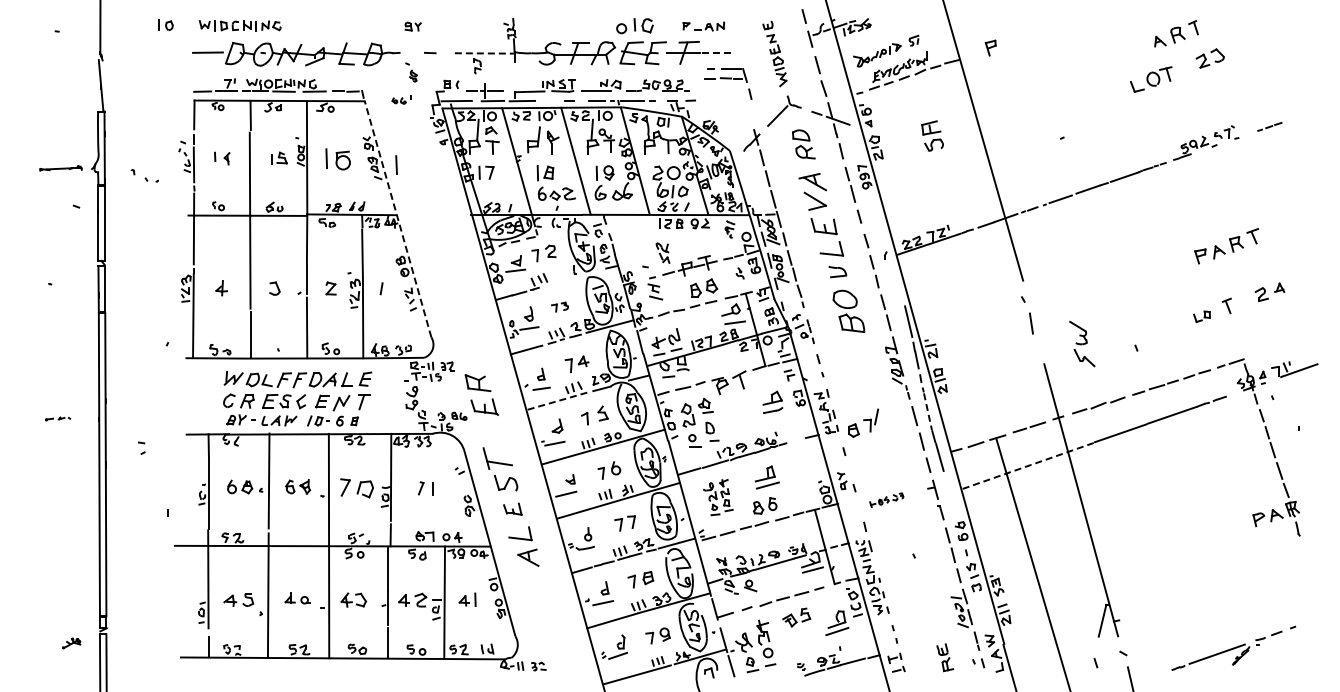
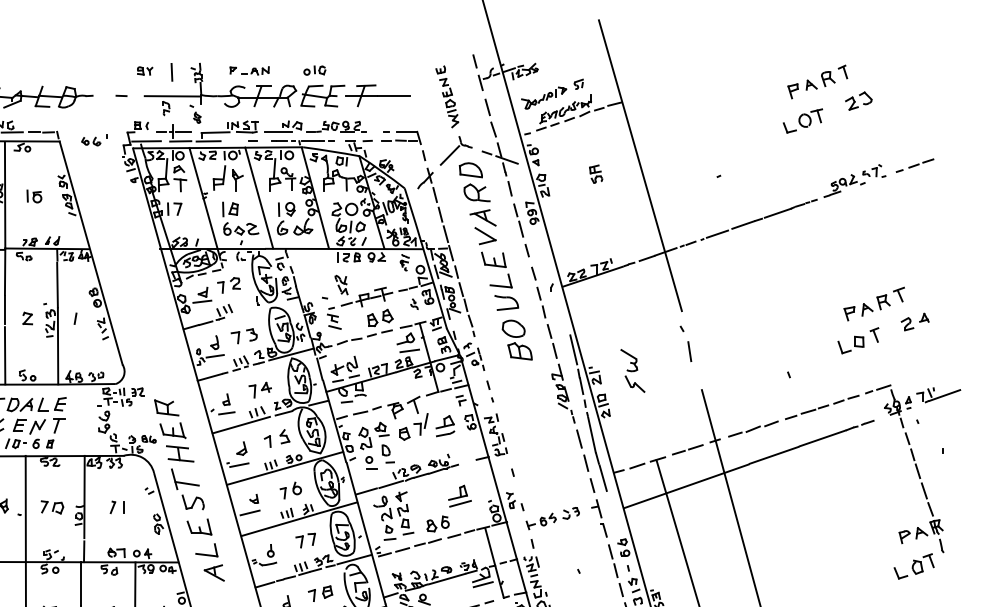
part: (412, 26) -> (144, 70), moved
part: (634, 26) -> (314, 70), size x0.62
part: (703, 26) -> (249, 70), moved
part: (990, 47) -> (792, 90), moved
line: (484, 53) -> (172, 96), dashed -> solid
line: (718, 53) -> (393, 96), dashed -> solid
part: (411, 72) -> (195, 114), moved
part: (728, 83) -> (403, 145), moved
part: (401, 99) -> (94, 139), size x1.43
part: (1269, 126) -> (914, 165), size x1.67
part: (931, 135) -> (595, 173), size x0.62
part: (803, 144) -> (474, 182), size x1.43
part: (337, 159) -> (33, 196), size x0.62
line: (396, 164) -> (171, 71), moved
line: (398, 219) -> (91, 253), dashed -> solid
part: (1226, 246) -> (874, 304), moved
part: (837, 271) -> (506, 302), size x1.43
part: (559, 306) -> (243, 335), size x1.67
part: (1201, 316) -> (850, 344), size x1.67
part: (1082, 344) -> (633, 371), moved
line: (556, 401) -> (240, 425), dashed -> solid
line: (927, 411) -> (591, 434), dashed -> solid
part: (863, 422) -> (413, 426), moved
part: (492, 431) -> (180, 453), added
line: (1028, 466) -> (686, 486), dashed -> solid
part: (766, 477) -> (459, 496), moved
part: (357, 488) -> (52, 507), size x0.71
part: (717, 497) -> (393, 516), size x1.43
part: (886, 500) -> (552, 518), size x1.67
part: (512, 509) -> (199, 527), size x1.43
part: (1268, 550) -> (913, 566), added

